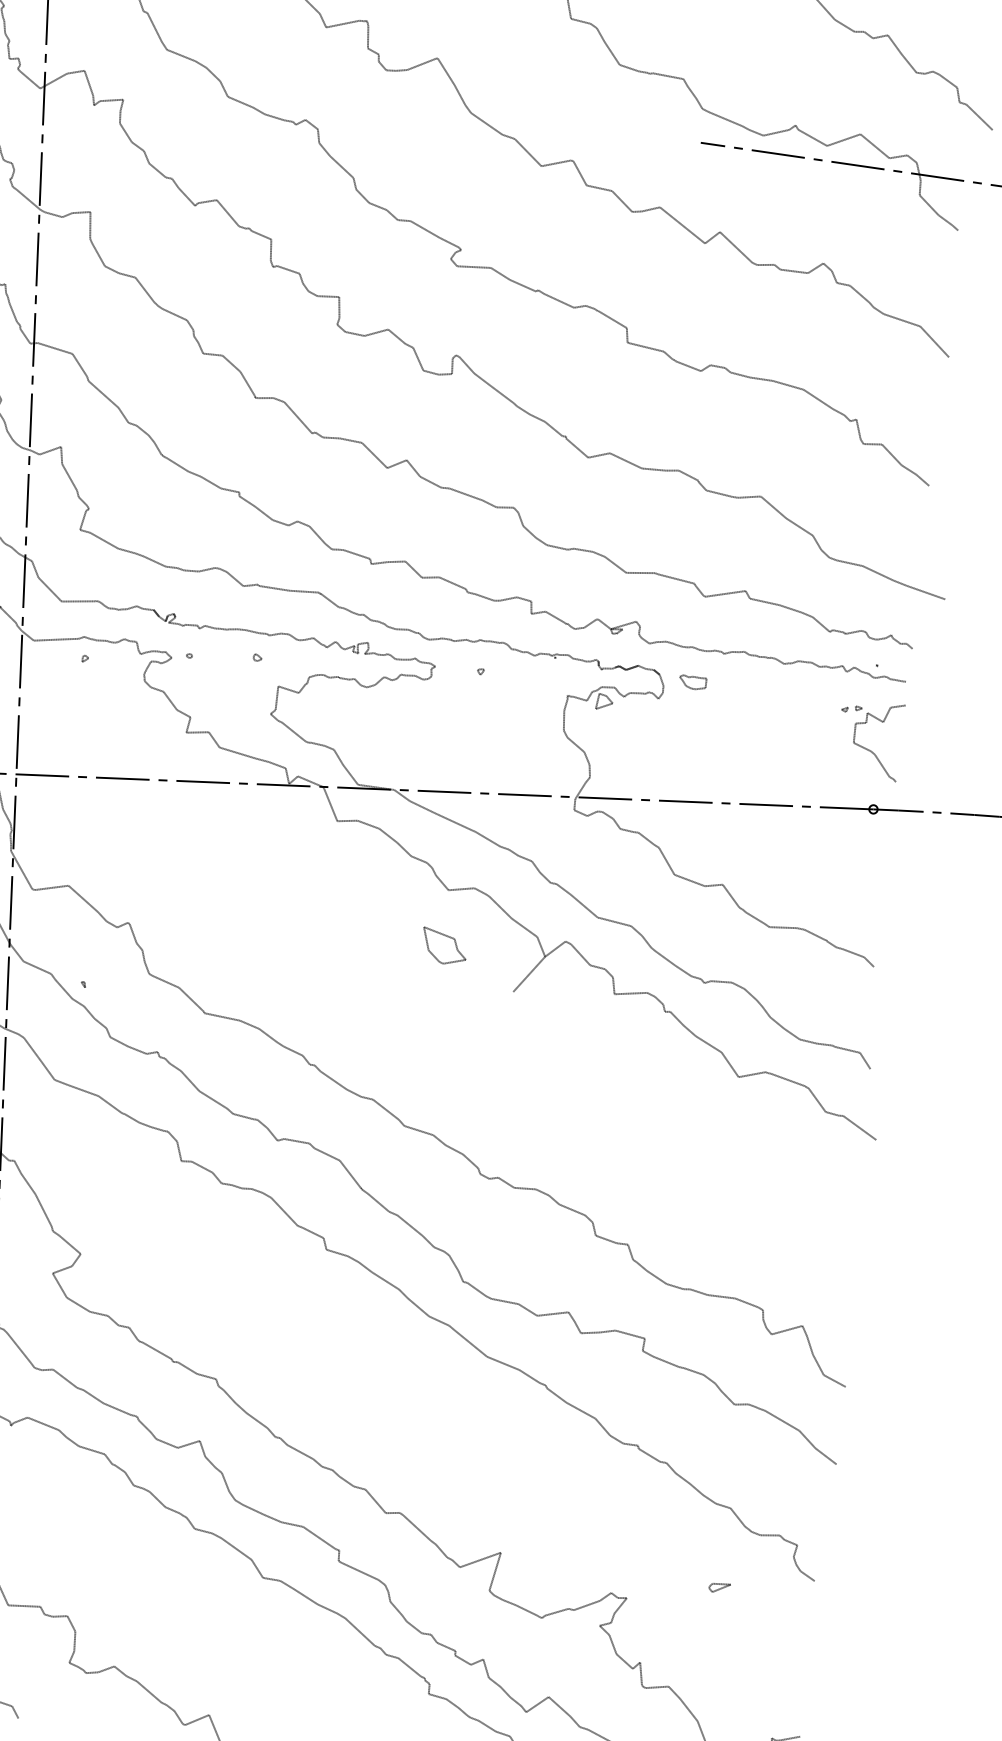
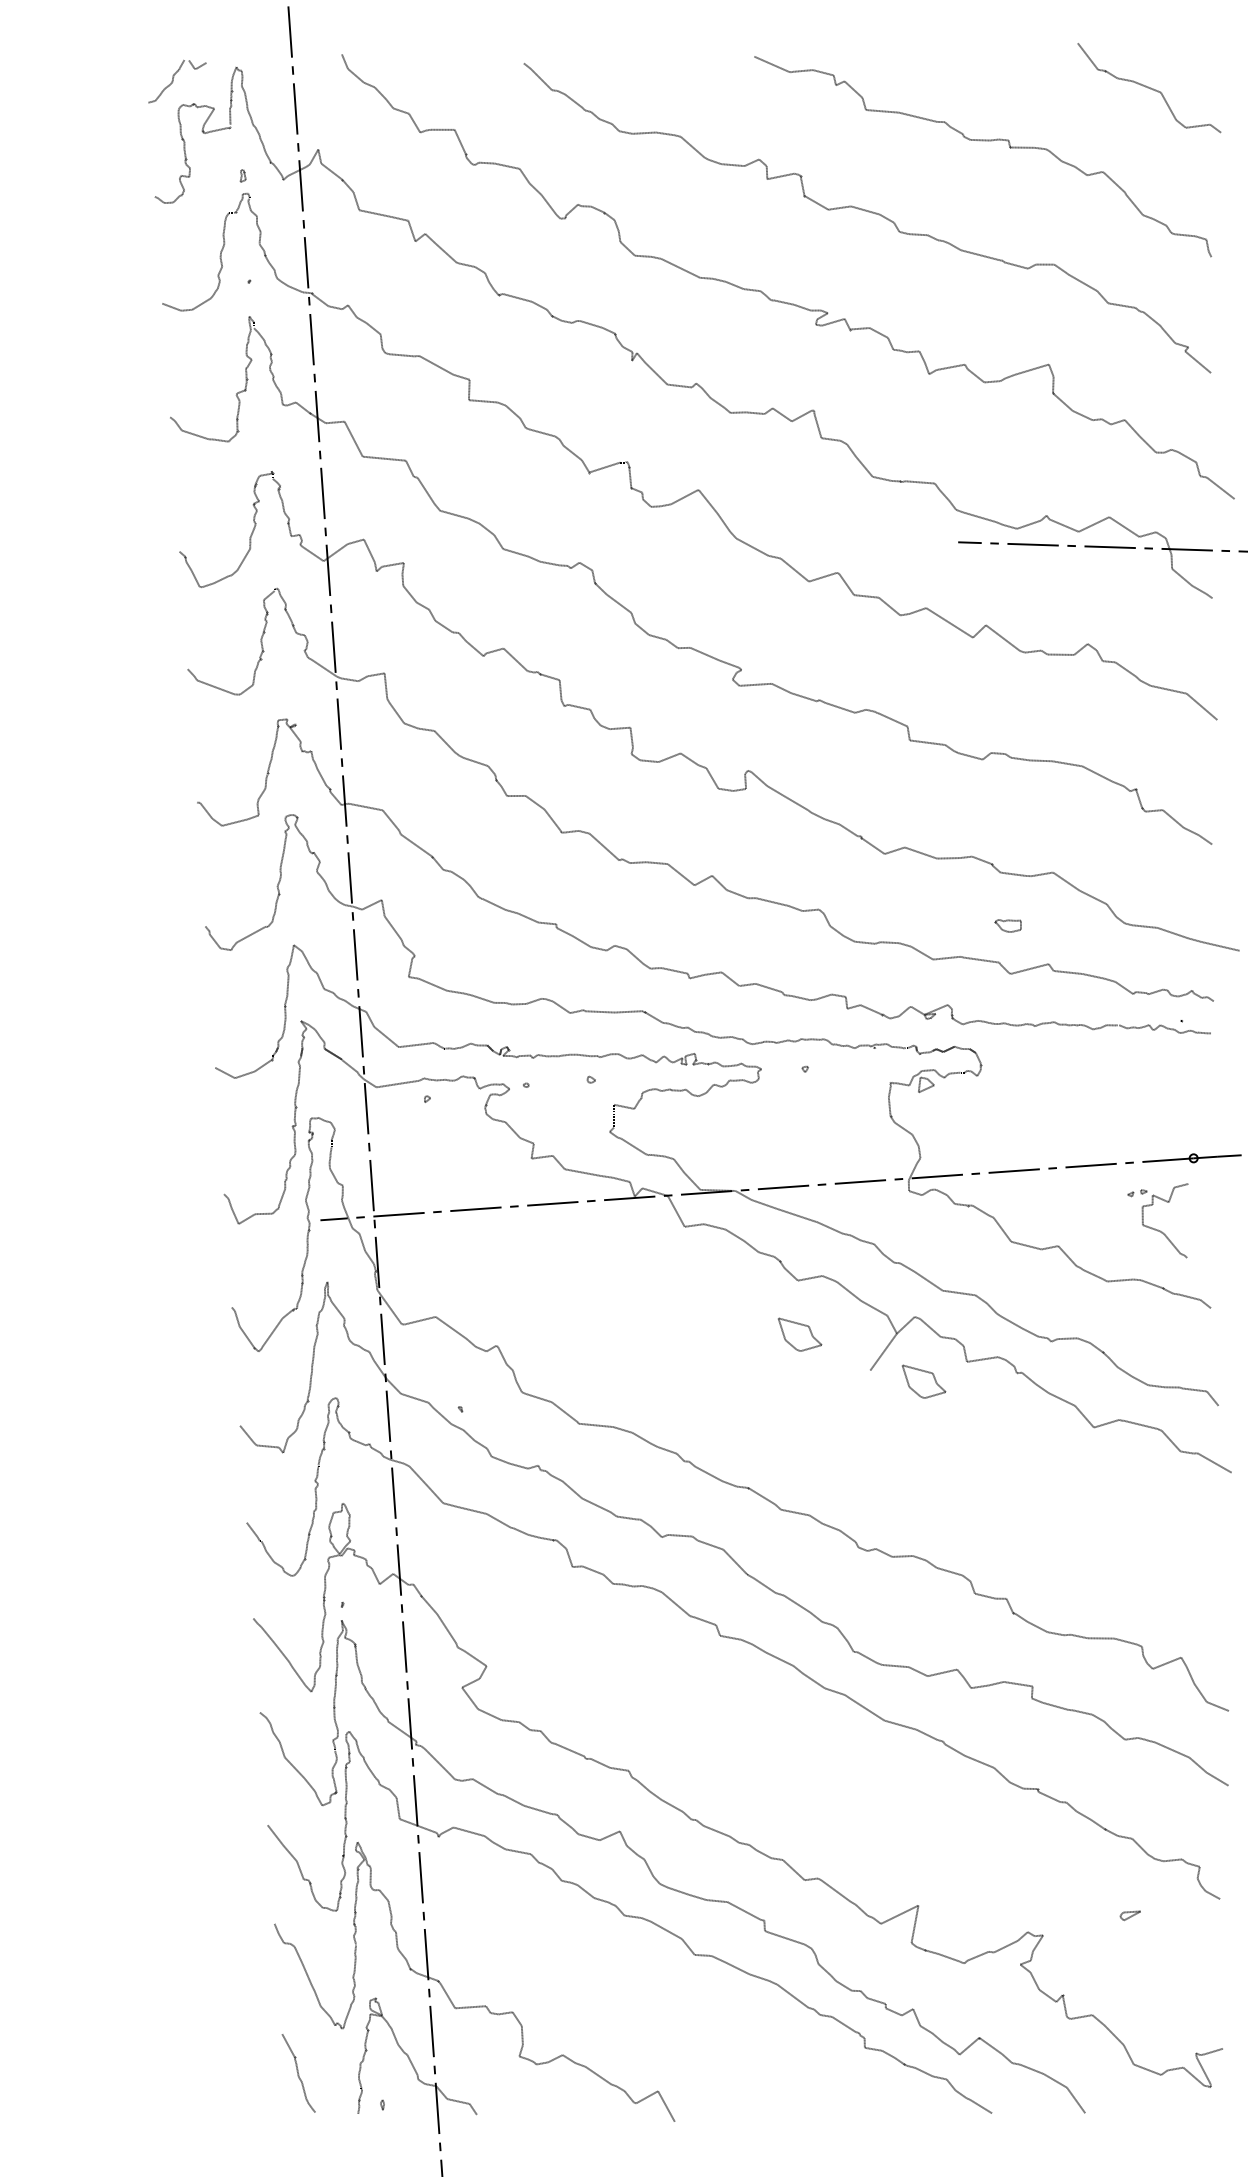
part: (692, 682) -> (1007, 925), moved
part: (866, 747) -> (1155, 1228), moved
part: (568, 1009) -> (924, 1381), added

